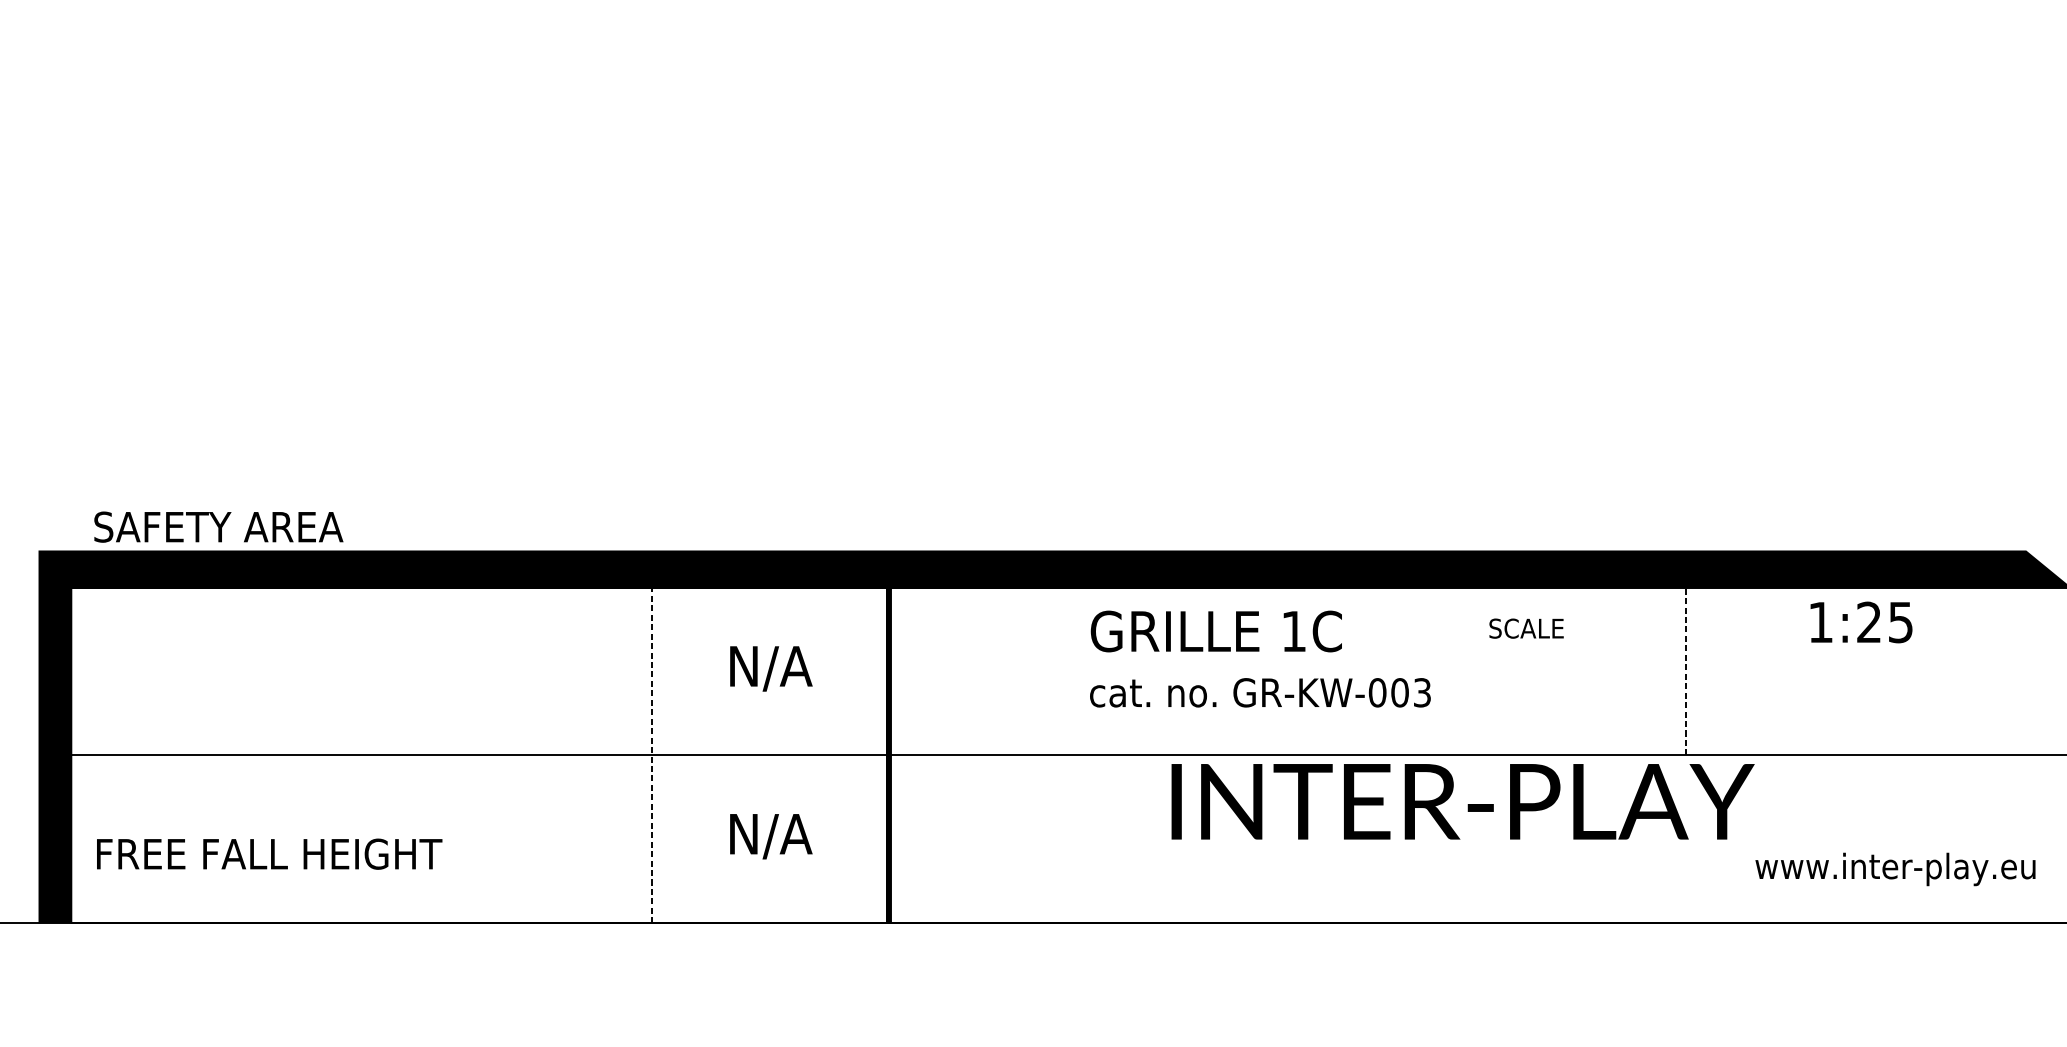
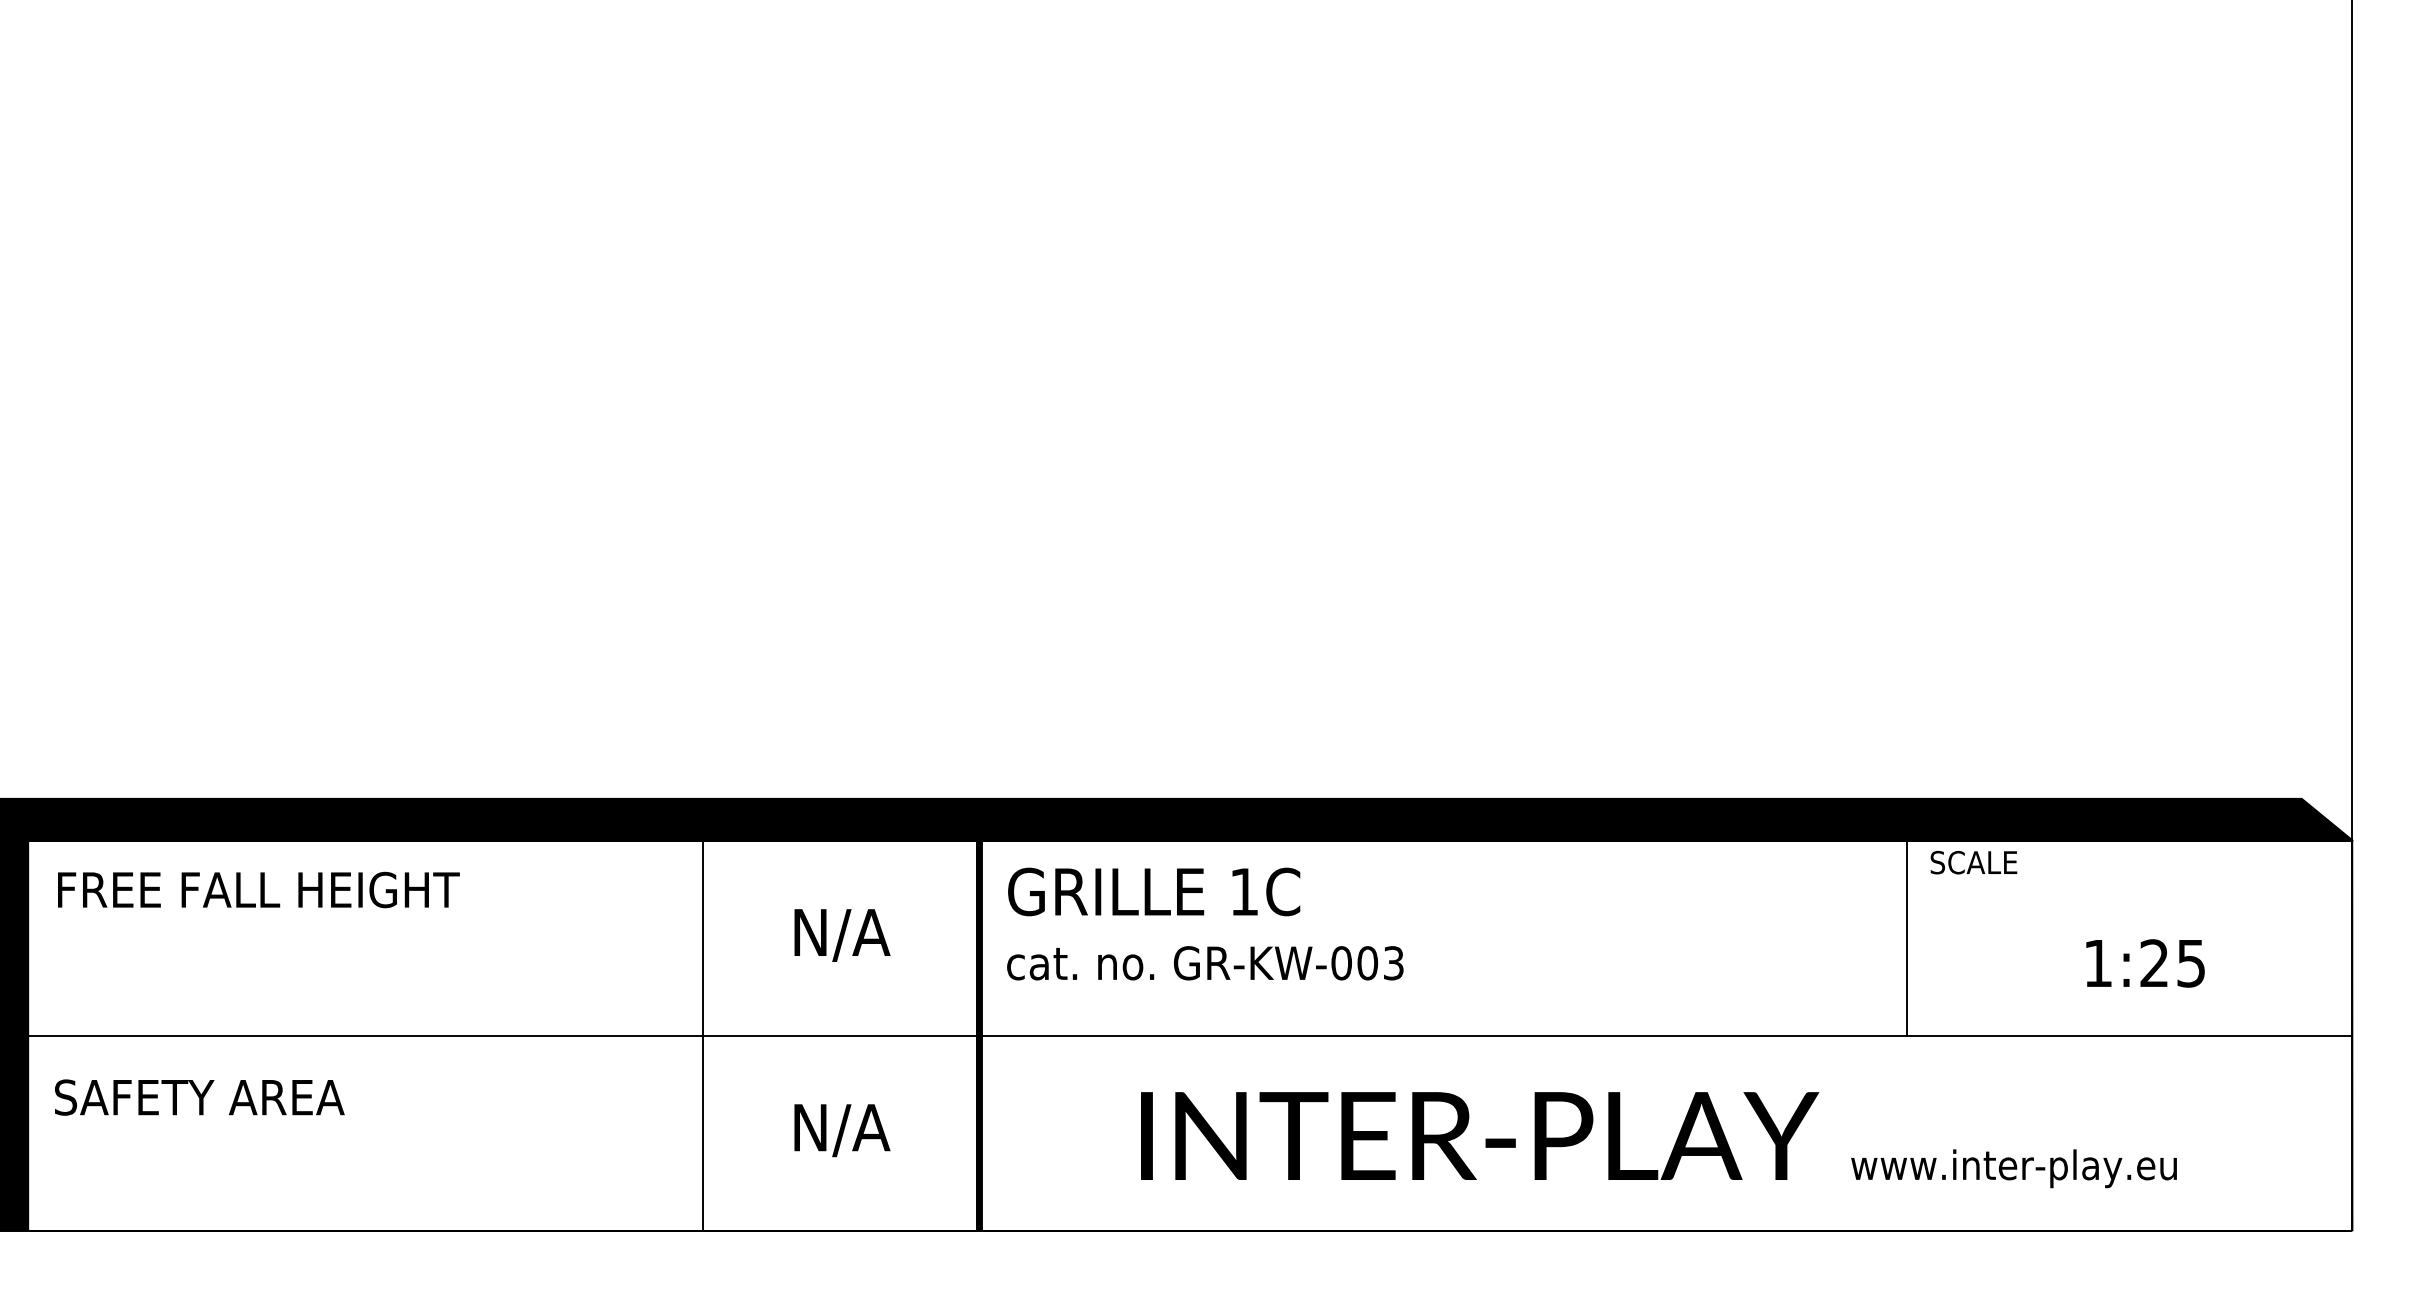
text: (218, 527) -> (199, 1097), moved
text: (1861, 622) -> (2145, 963), moved
text: (1526, 628) -> (1973, 862), moved
text: (1260, 658) -> (1205, 923), moved
line: (1686, 671) -> (1906, 938), dashed -> solid
line: (651, 754) -> (703, 1035), dashed -> solid
text: (1463, 801) -> (1480, 1135), moved
text: (269, 853) -> (258, 889), moved
text: (1895, 869) -> (2013, 1168), moved

